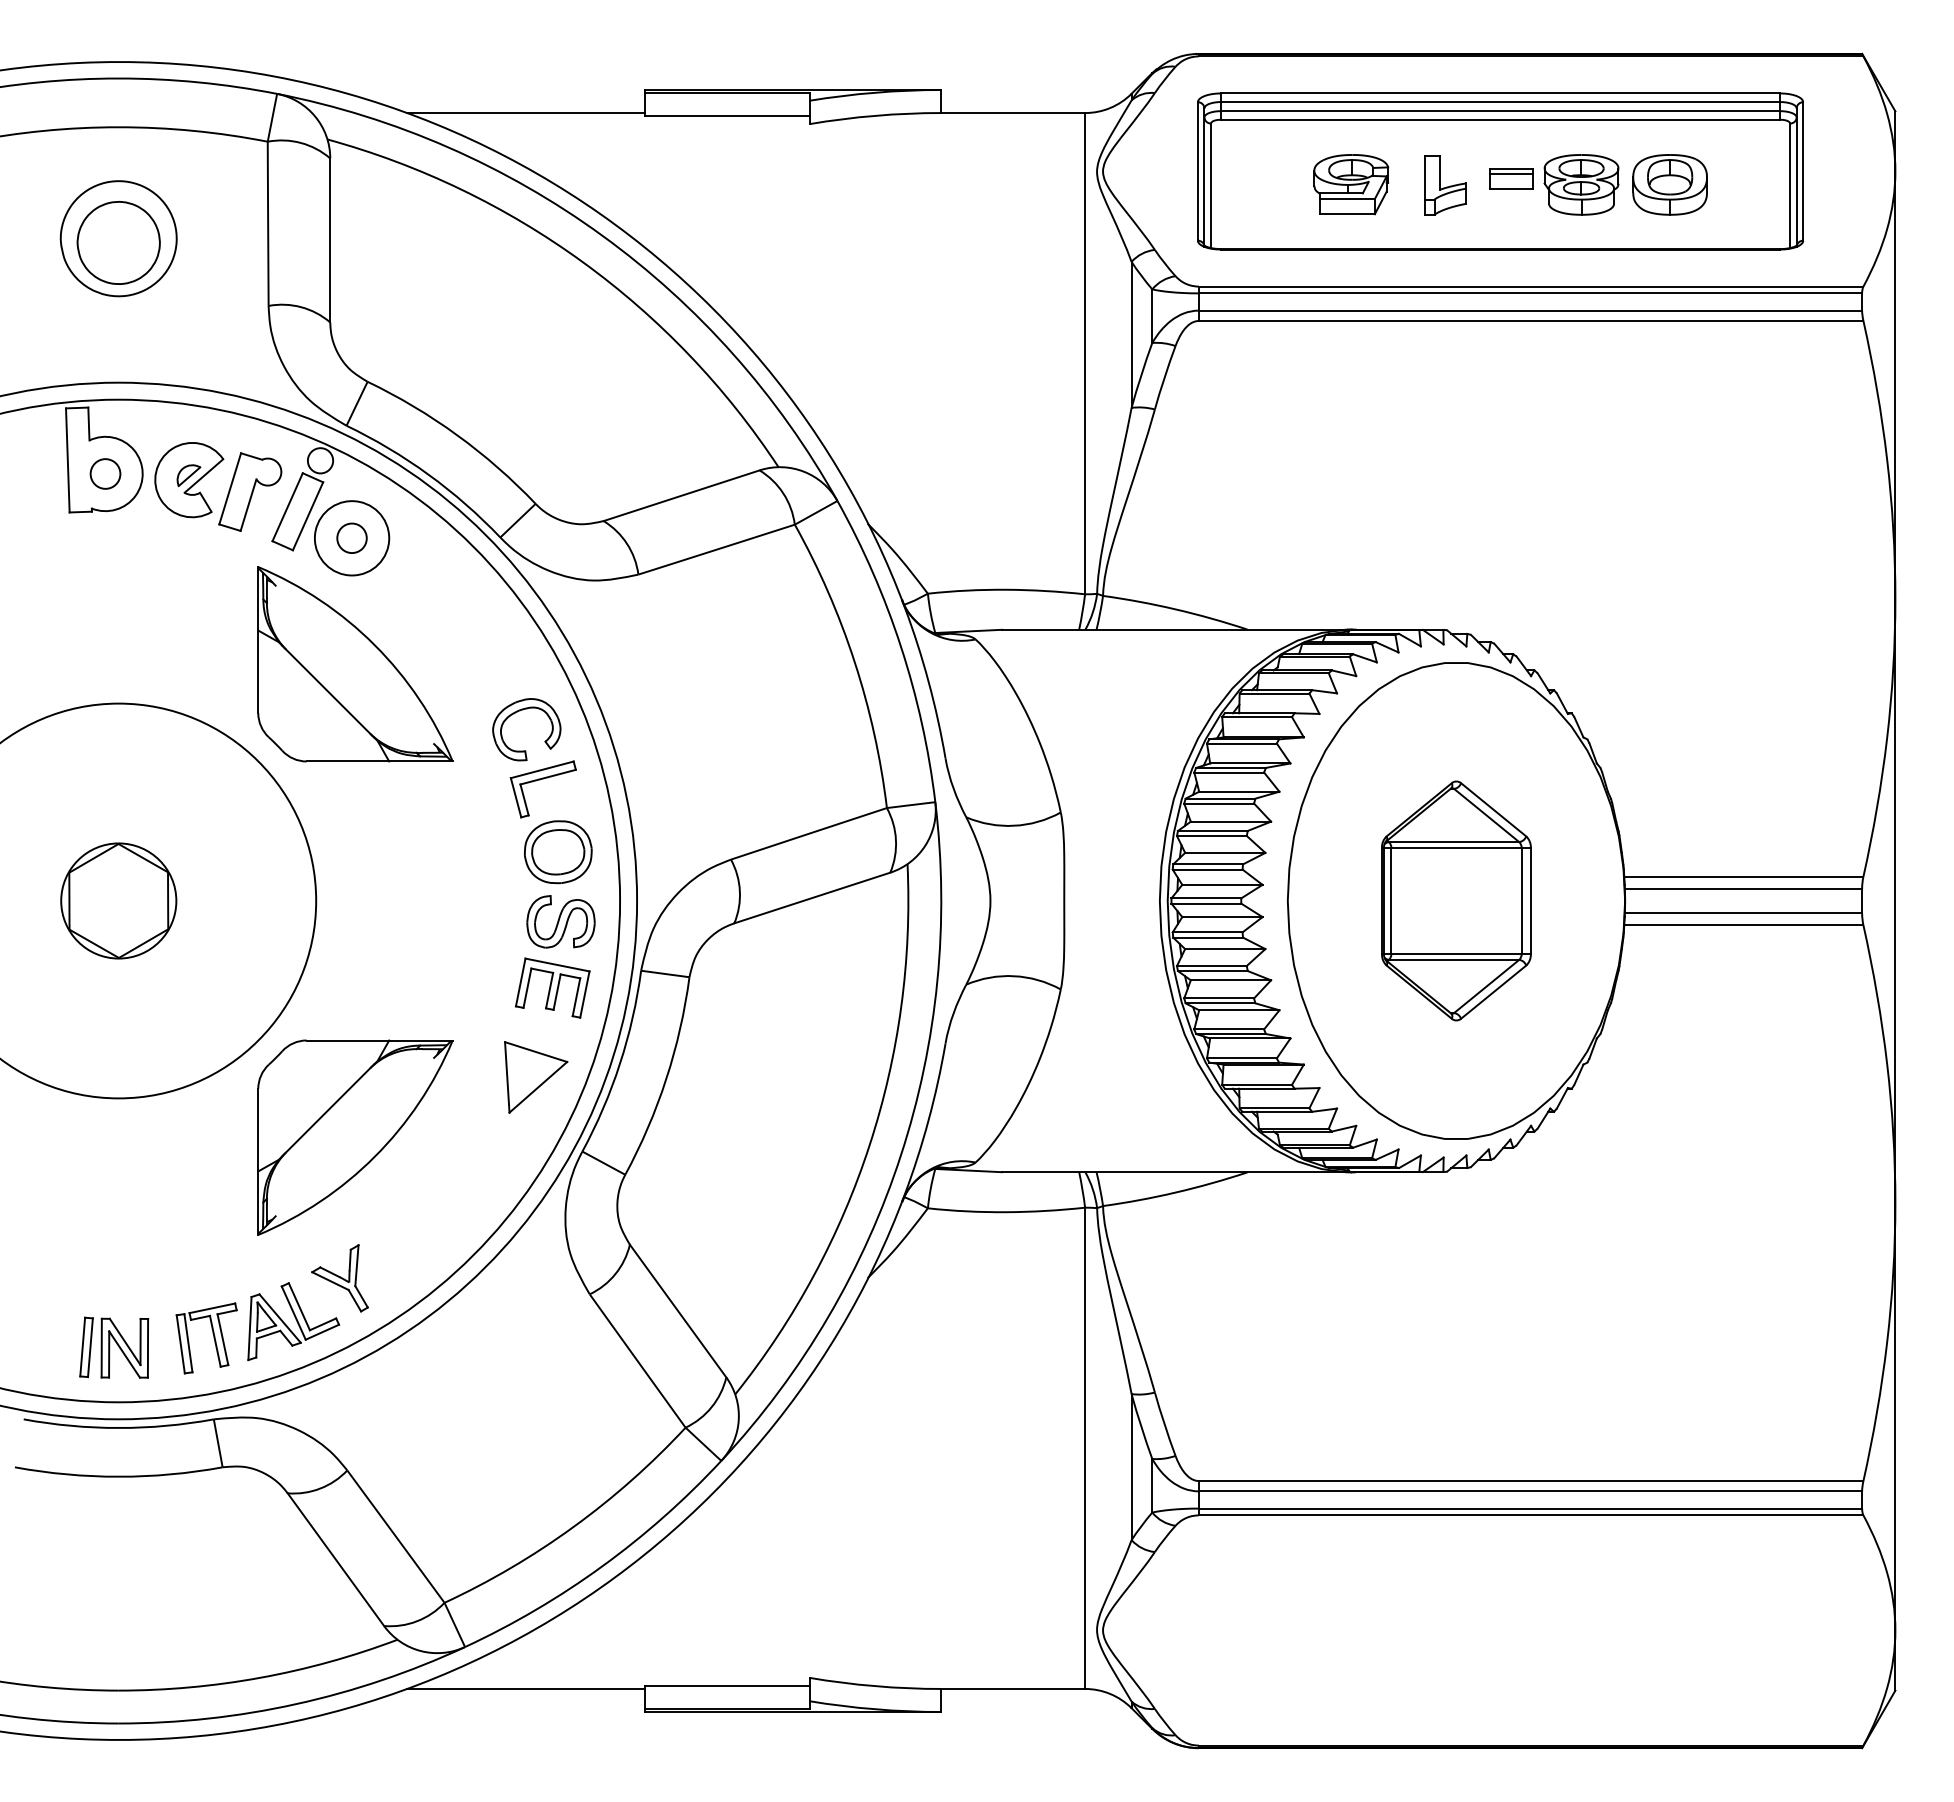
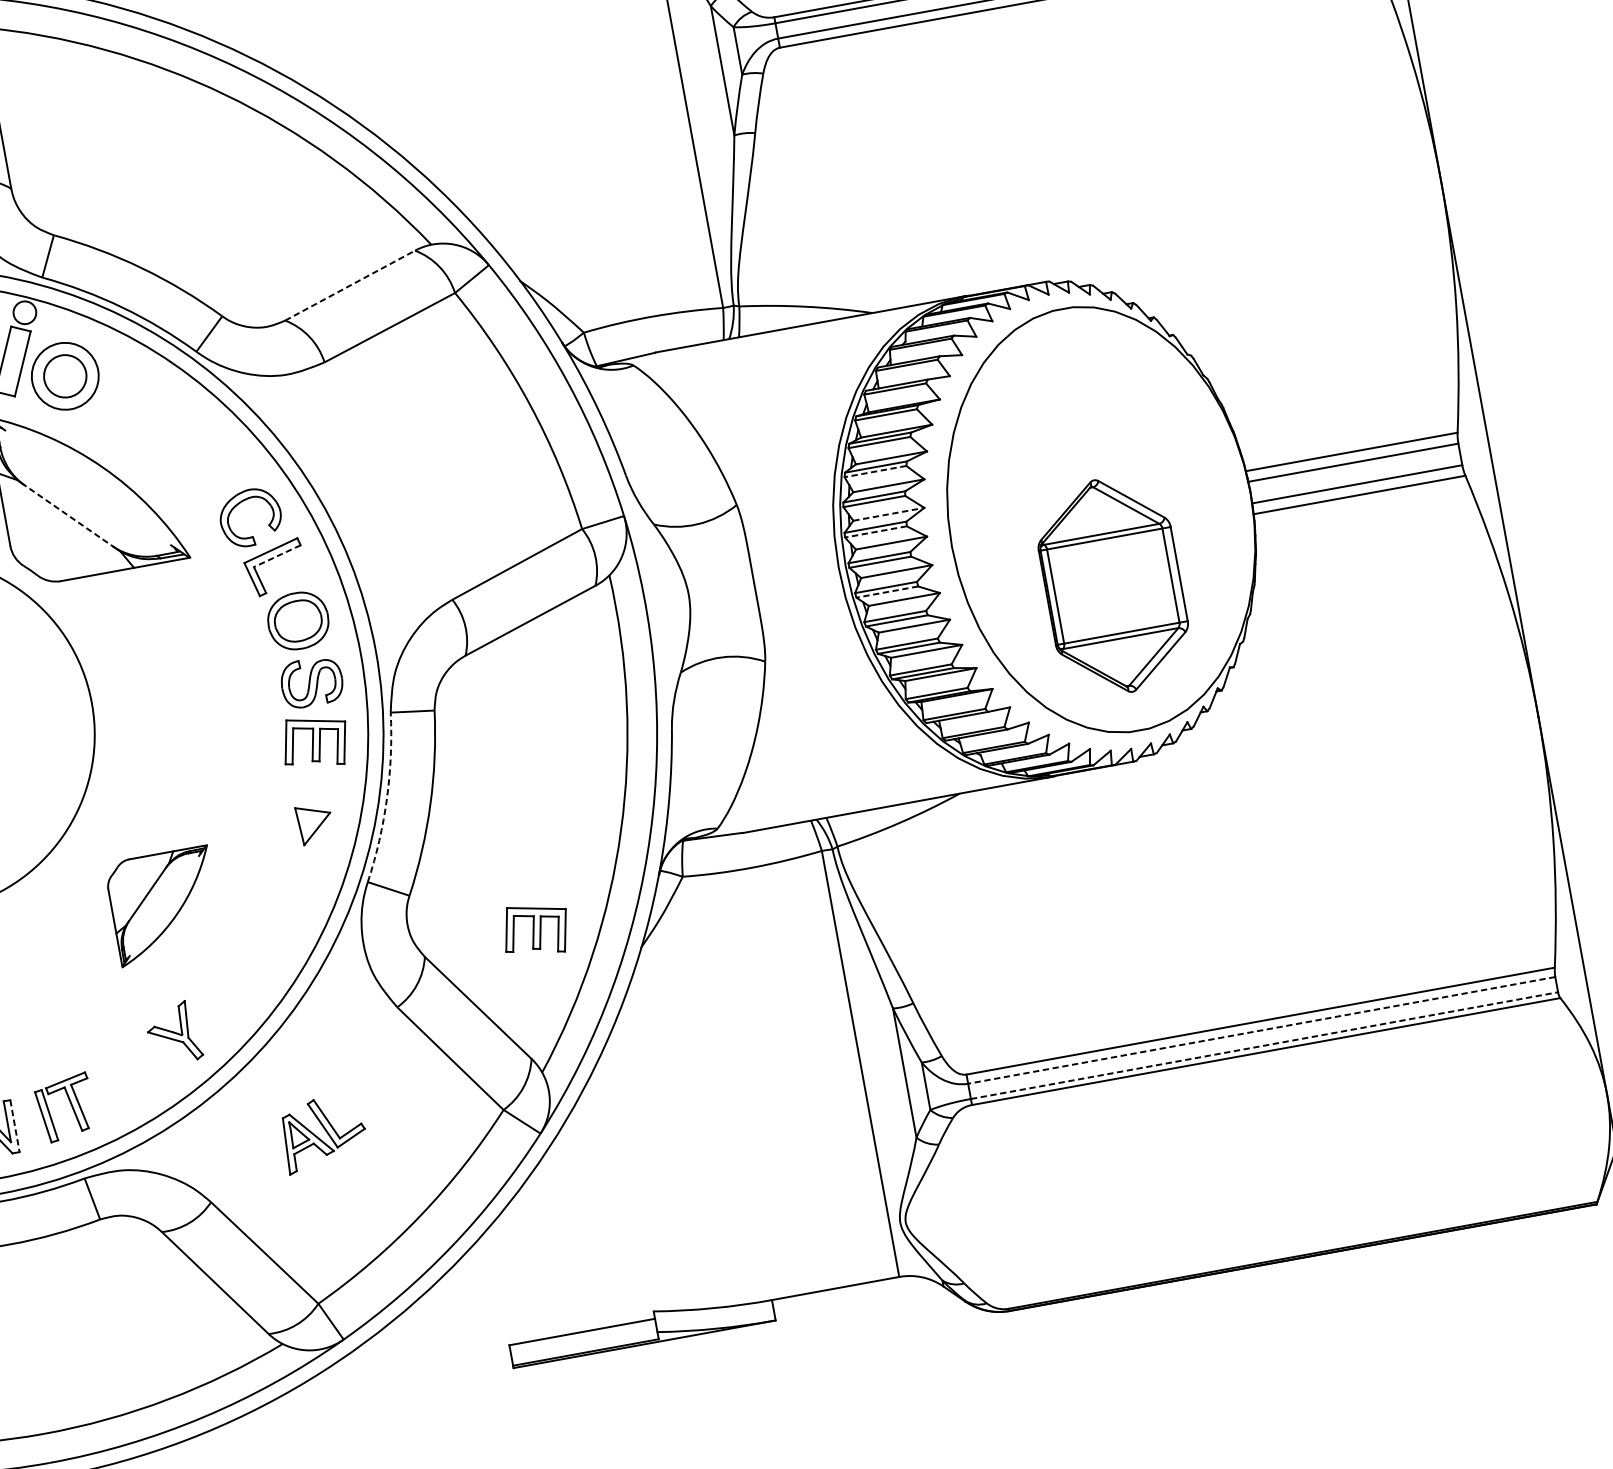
line: (682, 495) -> (350, 285), solid -> dashed
circle: (351, 538) -> (64, 376), size x1.6
line: (328, 691) -> (69, 515), solid -> dashed
line: (548, 777) -> (277, 556), solid -> dashed
line: (1219, 803) -> (875, 471), solid -> dashed
line: (1225, 852) -> (889, 513), solid -> dashed
line: (1207, 869) -> (875, 531), solid -> dashed
part: (1456, 900) -> (1113, 585), moved
line: (1208, 937) -> (887, 591), solid -> dashed
arc: (619, 1063) -> (386, 798), solid -> dashed
part: (536, 1077) -> (315, 823), size x0.6
part: (355, 1137) -> (164, 906), size x0.6
part: (756, 1236) -> (535, 929), added
part: (293, 1321) -> (323, 1133), moved
line: (148, 1348) -> (15, 1126), solid -> dashed
line: (1530, 1491) -> (1261, 1030), solid -> dashed
line: (1530, 1508) -> (1264, 1045), solid -> dashed
line: (525, 1688) -> (403, 1366), removed

